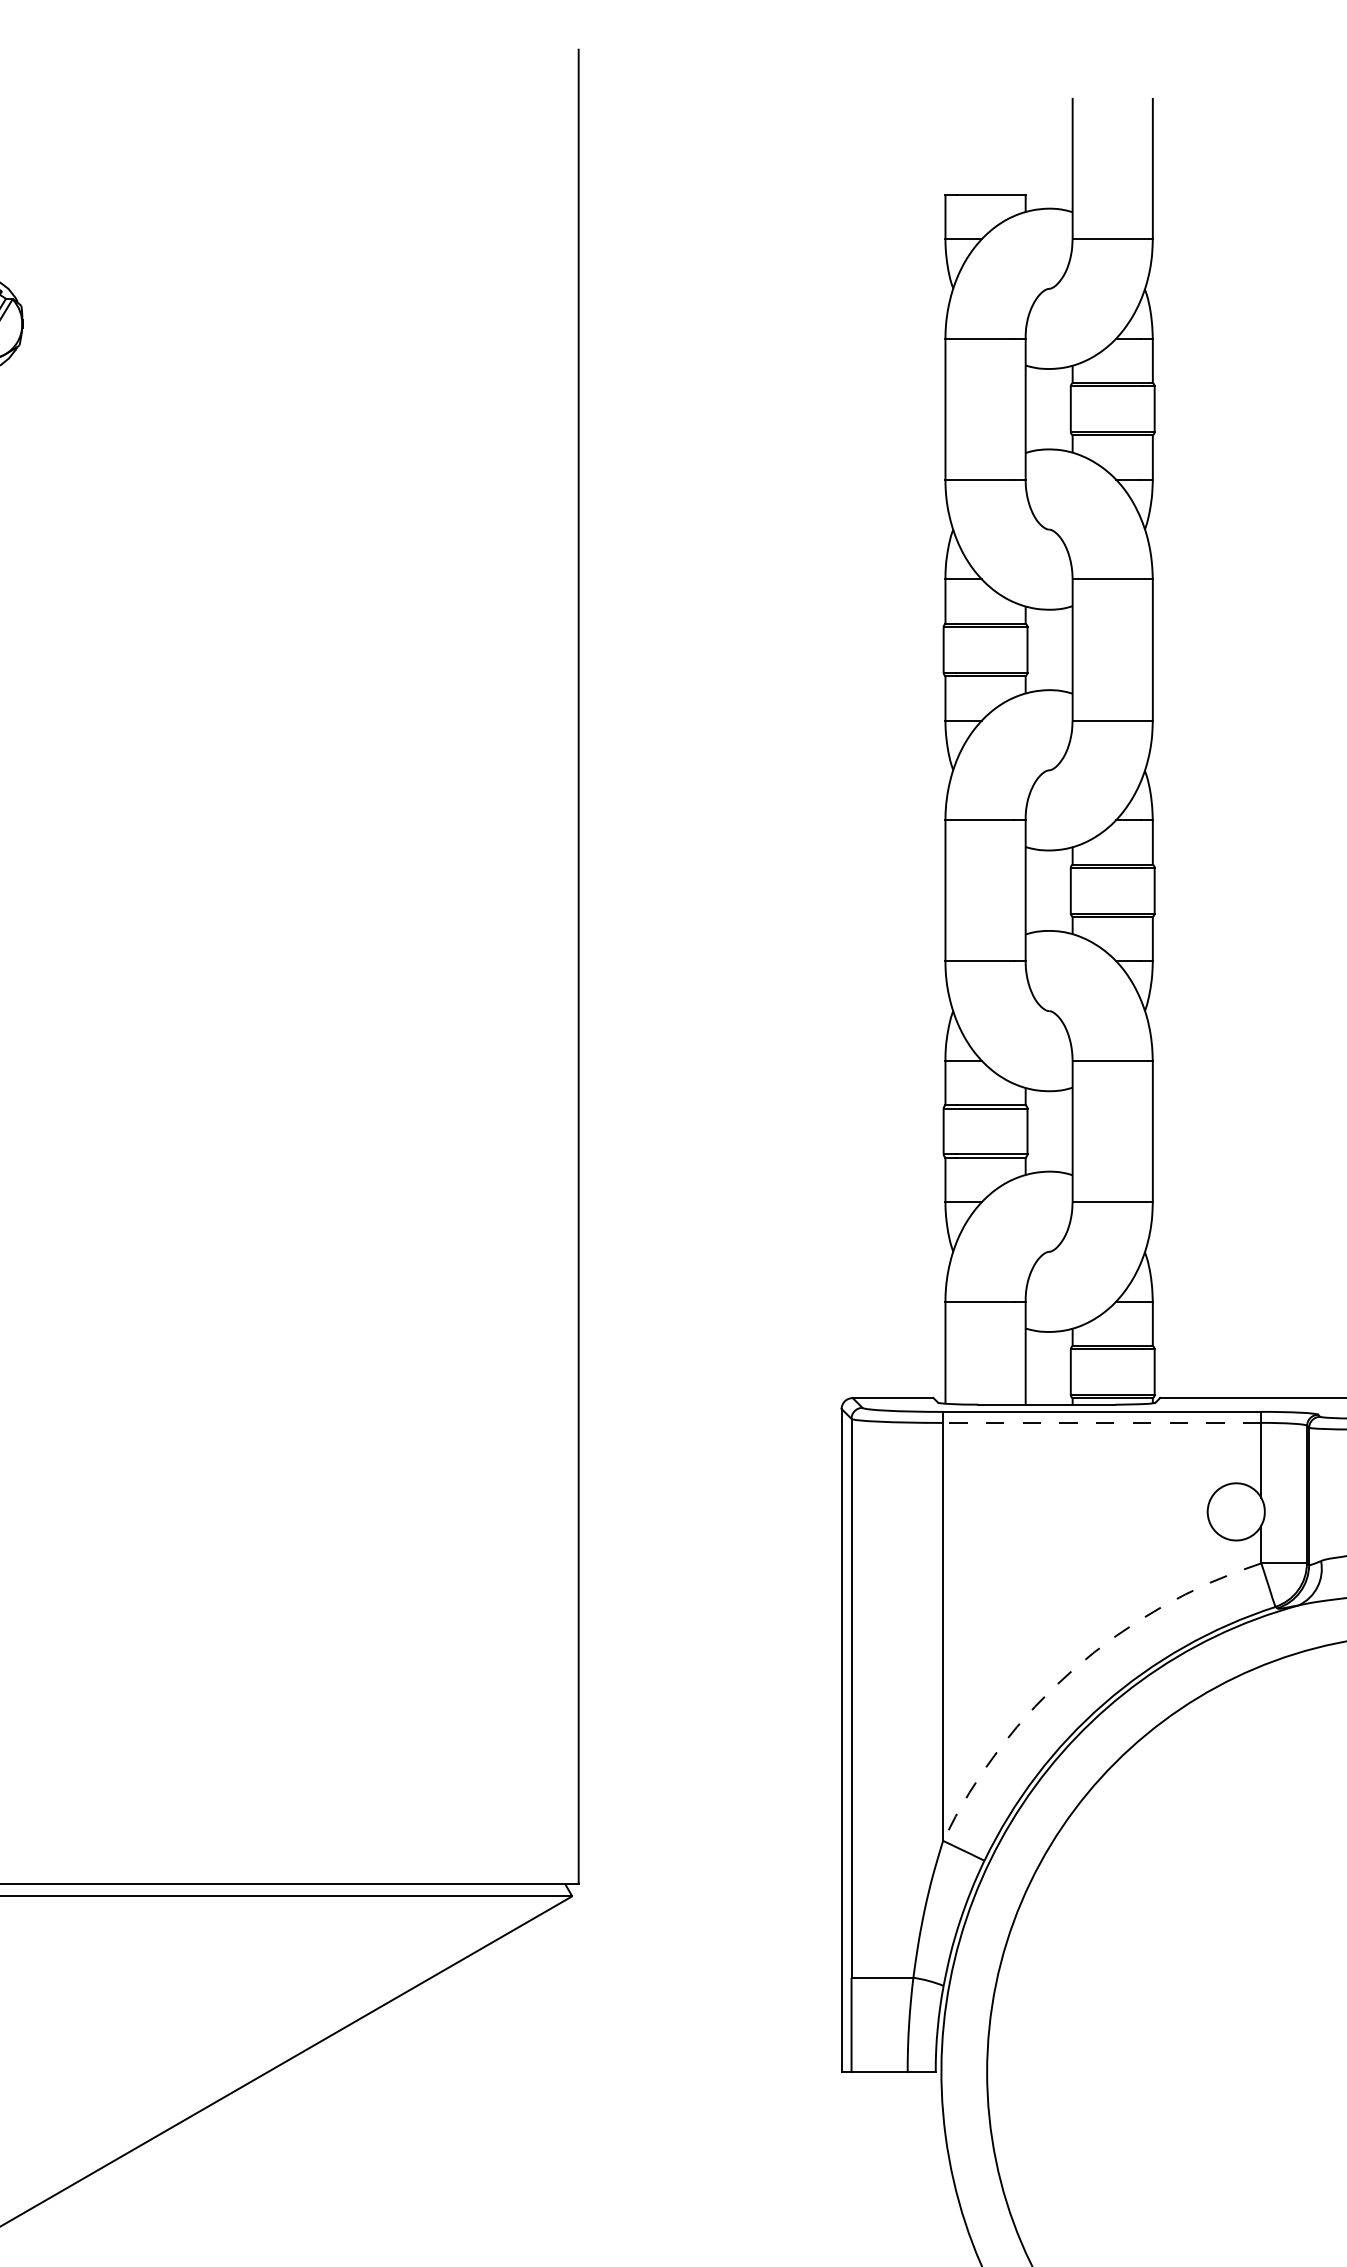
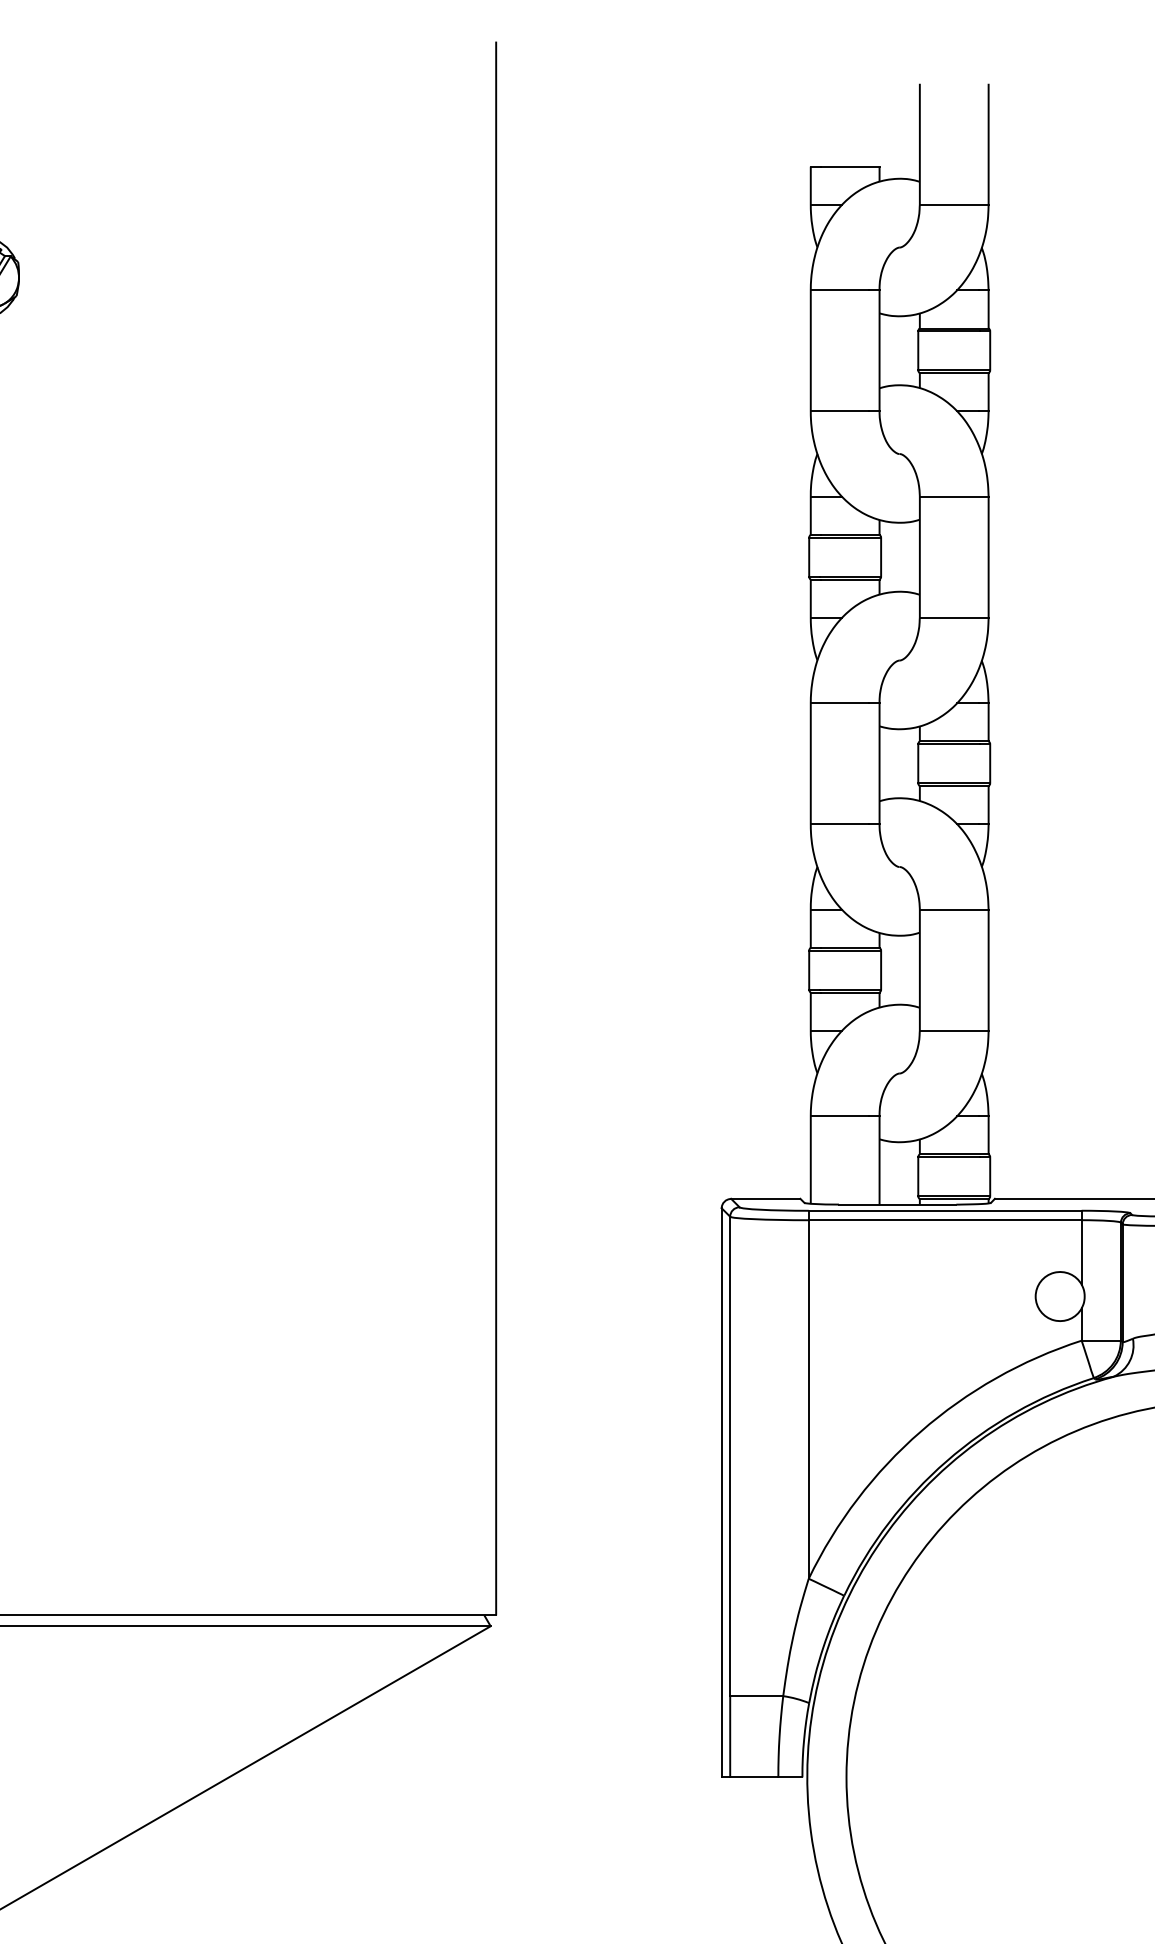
line: (1101, 1422) -> (944, 1219), dashed -> solid
arc: (1073, 1669) -> (920, 1431), dashed -> solid

